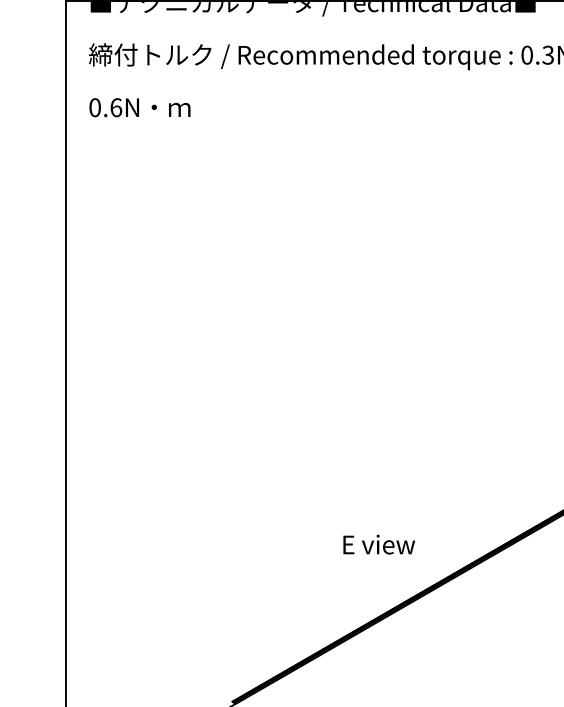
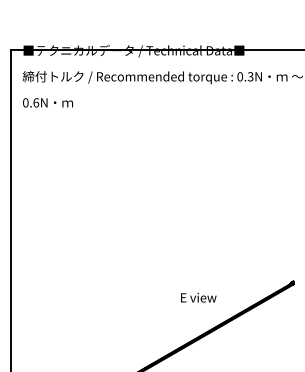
text: (378, 544) -> (198, 297), moved

